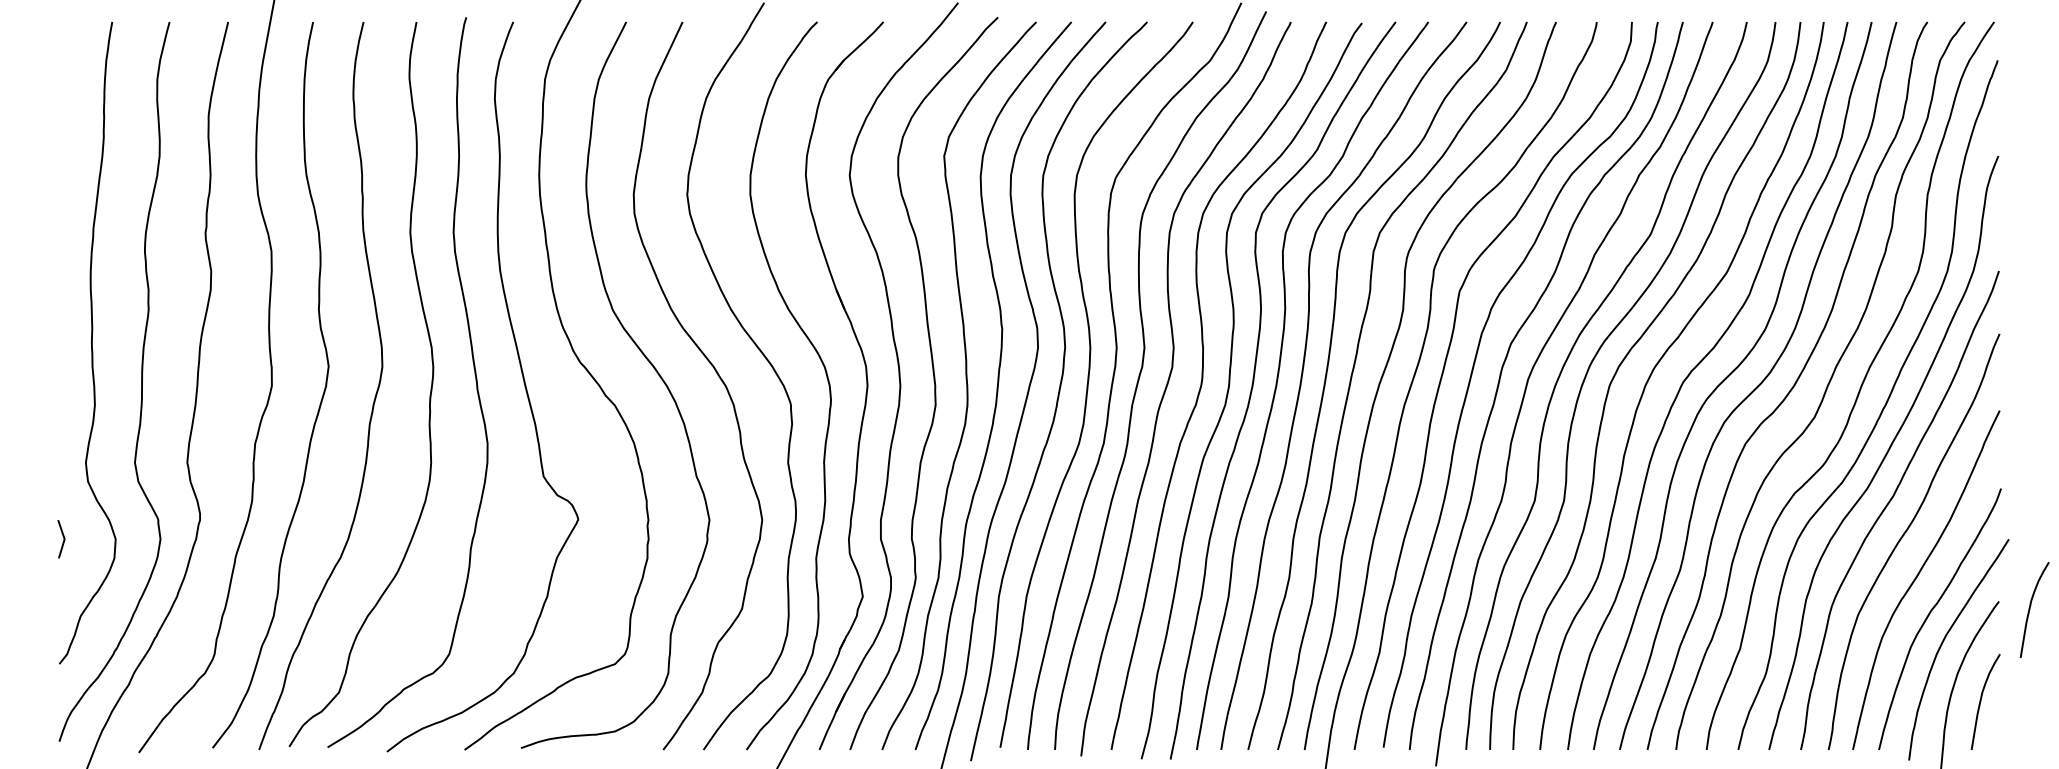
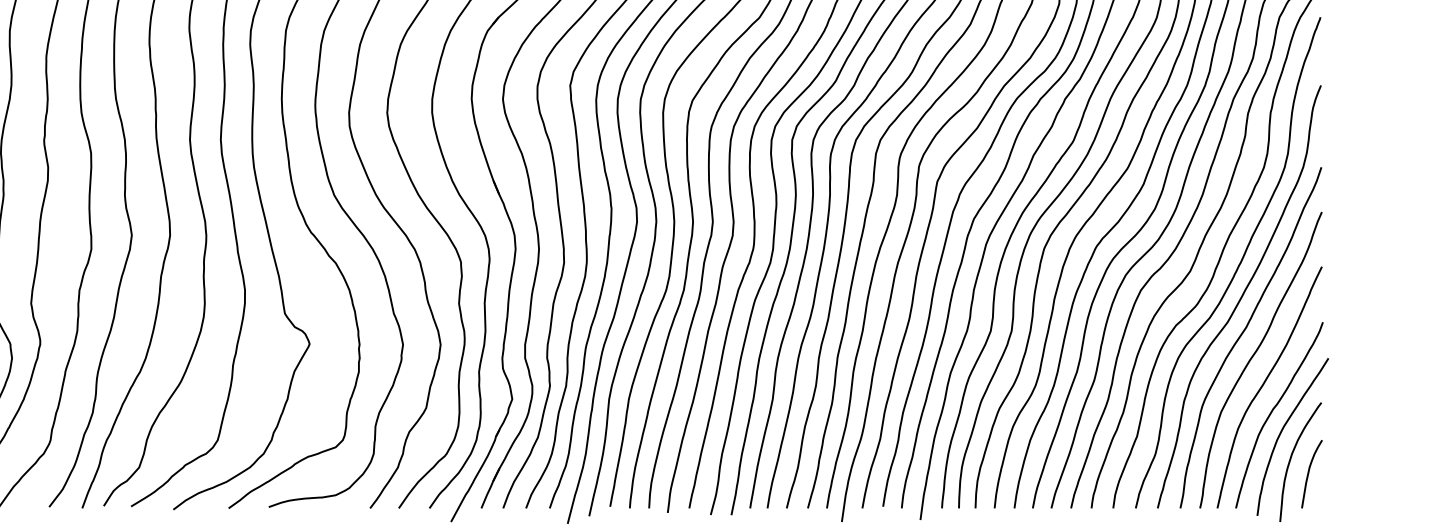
curve: (2030, 609) -> (1343, 408), removed

